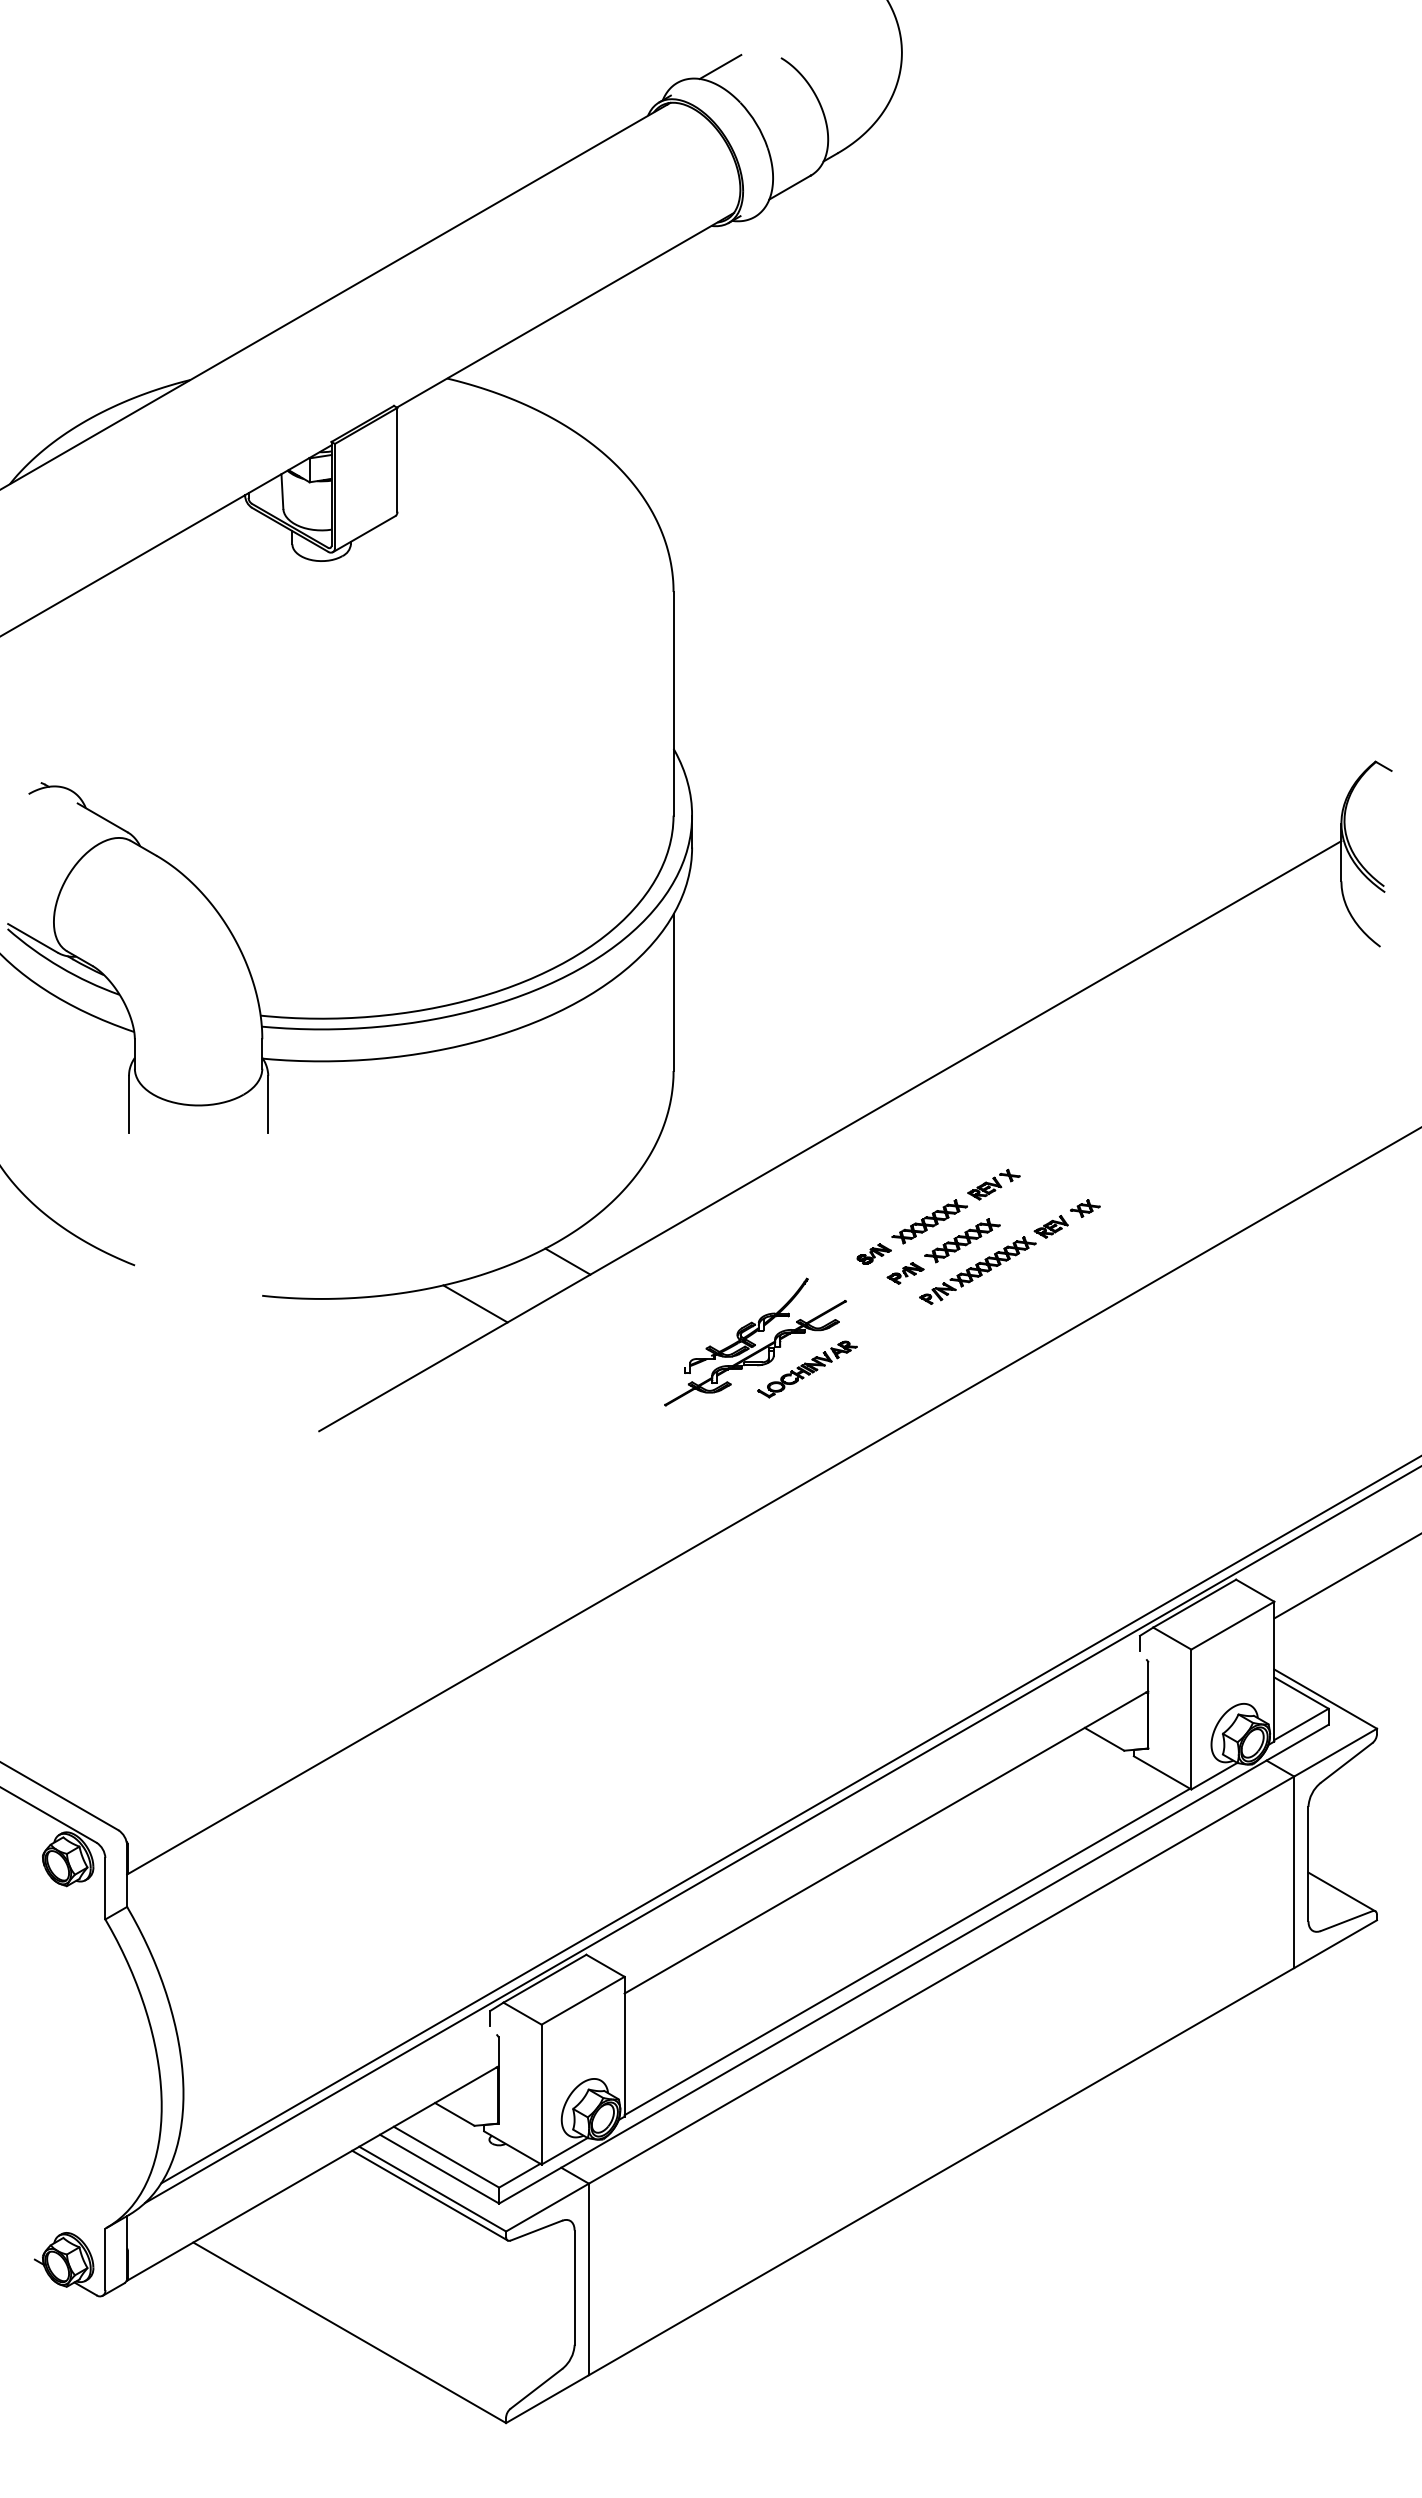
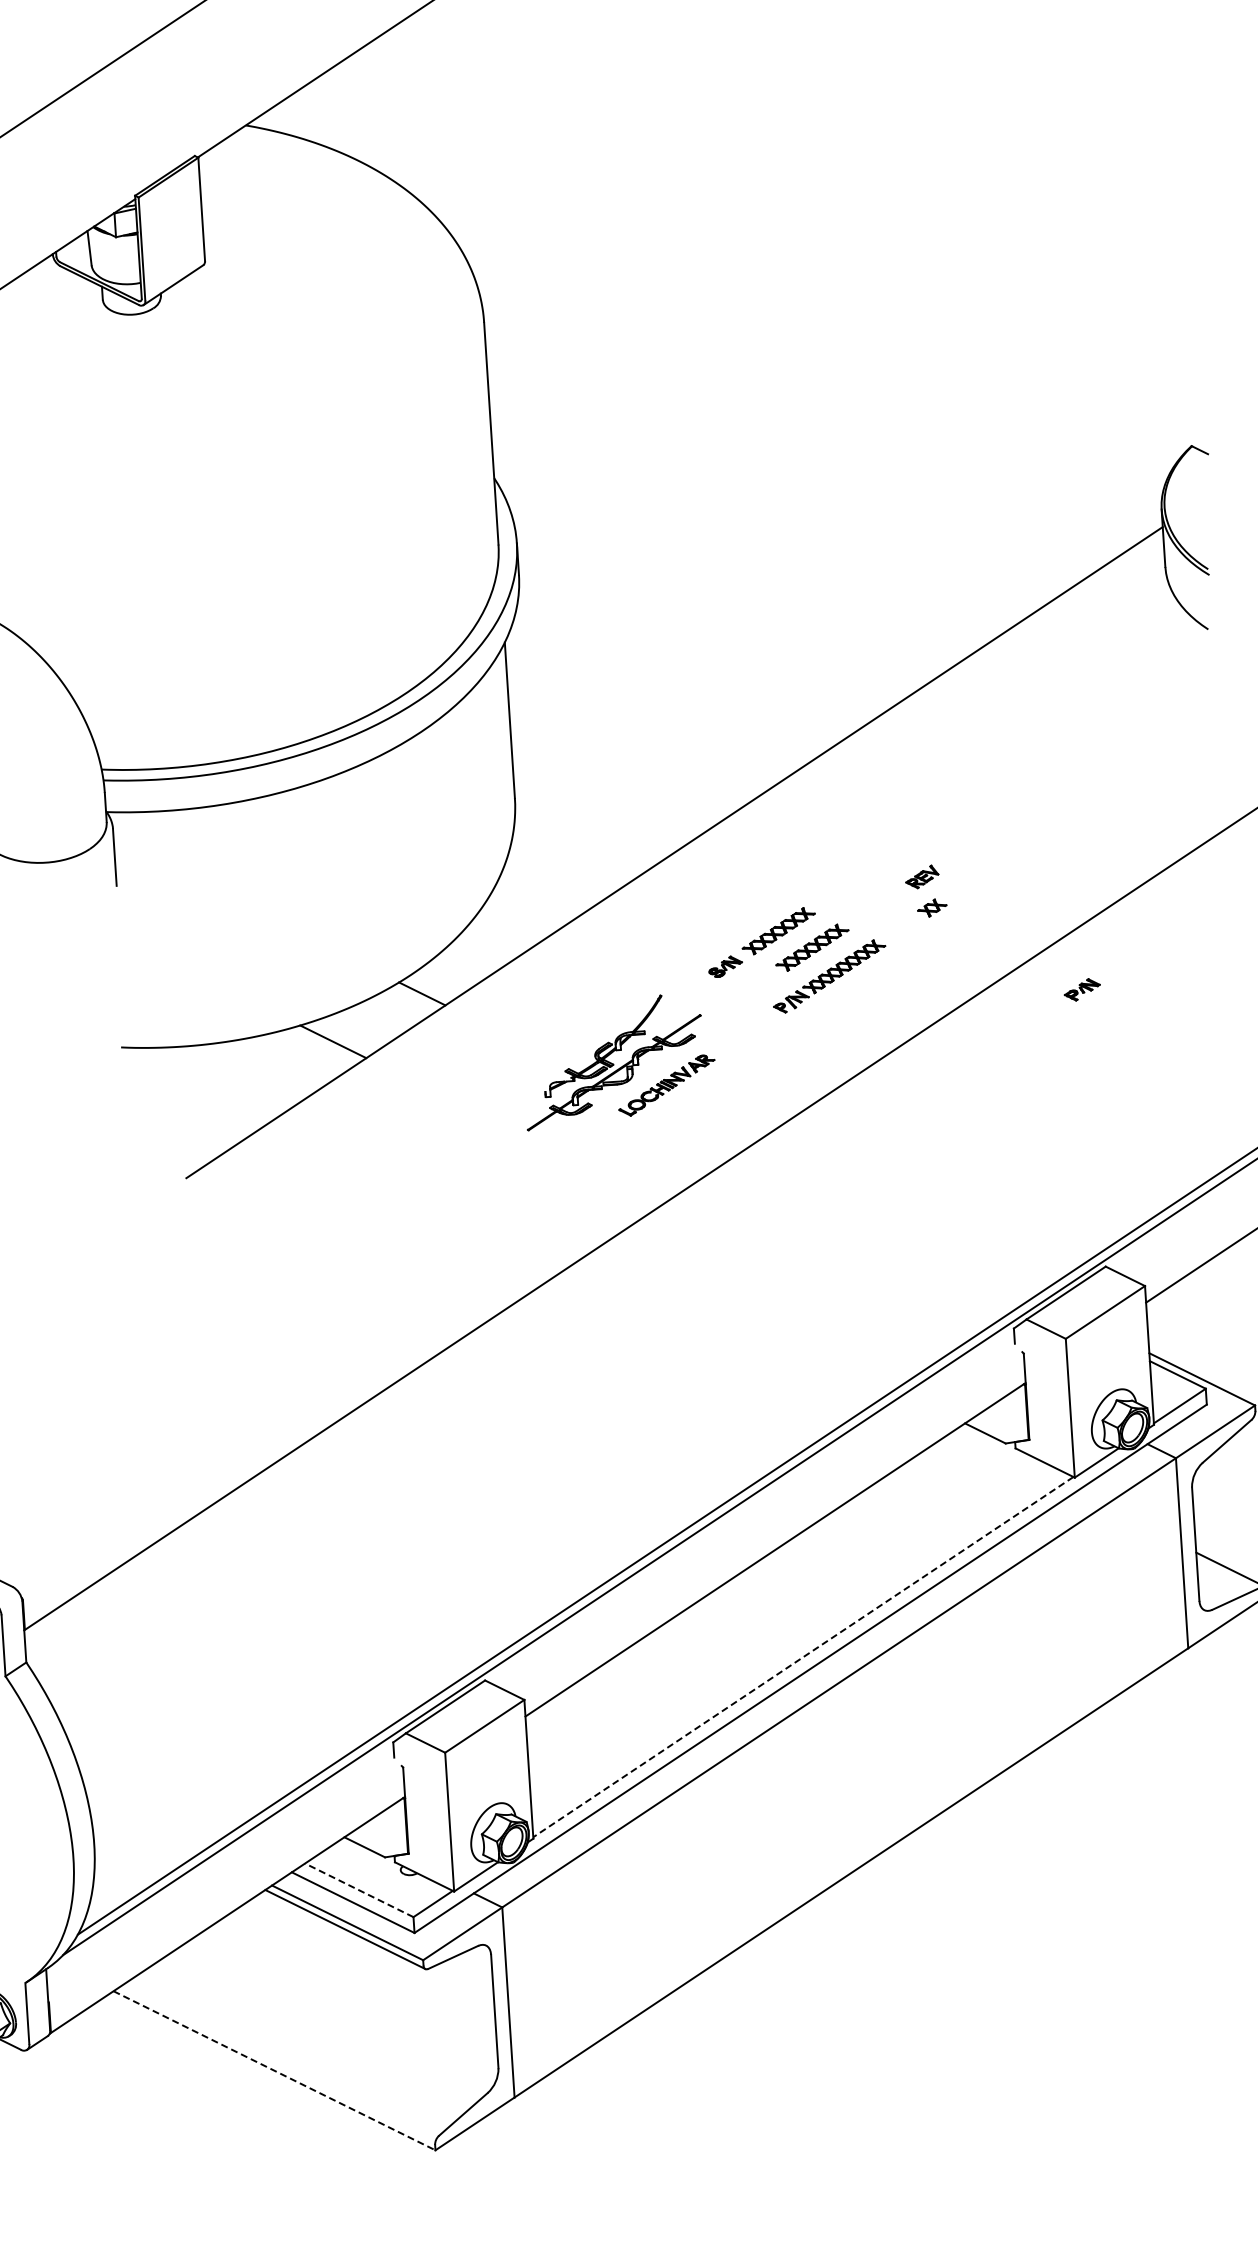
part: (993, 1184) -> (839, 890), removed
part: (1050, 1226) -> (921, 876), moved
part: (905, 1273) -> (1082, 989), moved
line: (907, 1951) -> (803, 1656), solid -> dashed
line: (446, 2157) -> (359, 1890), solid -> dashed
line: (349, 2332) -> (274, 2070), solid -> dashed

